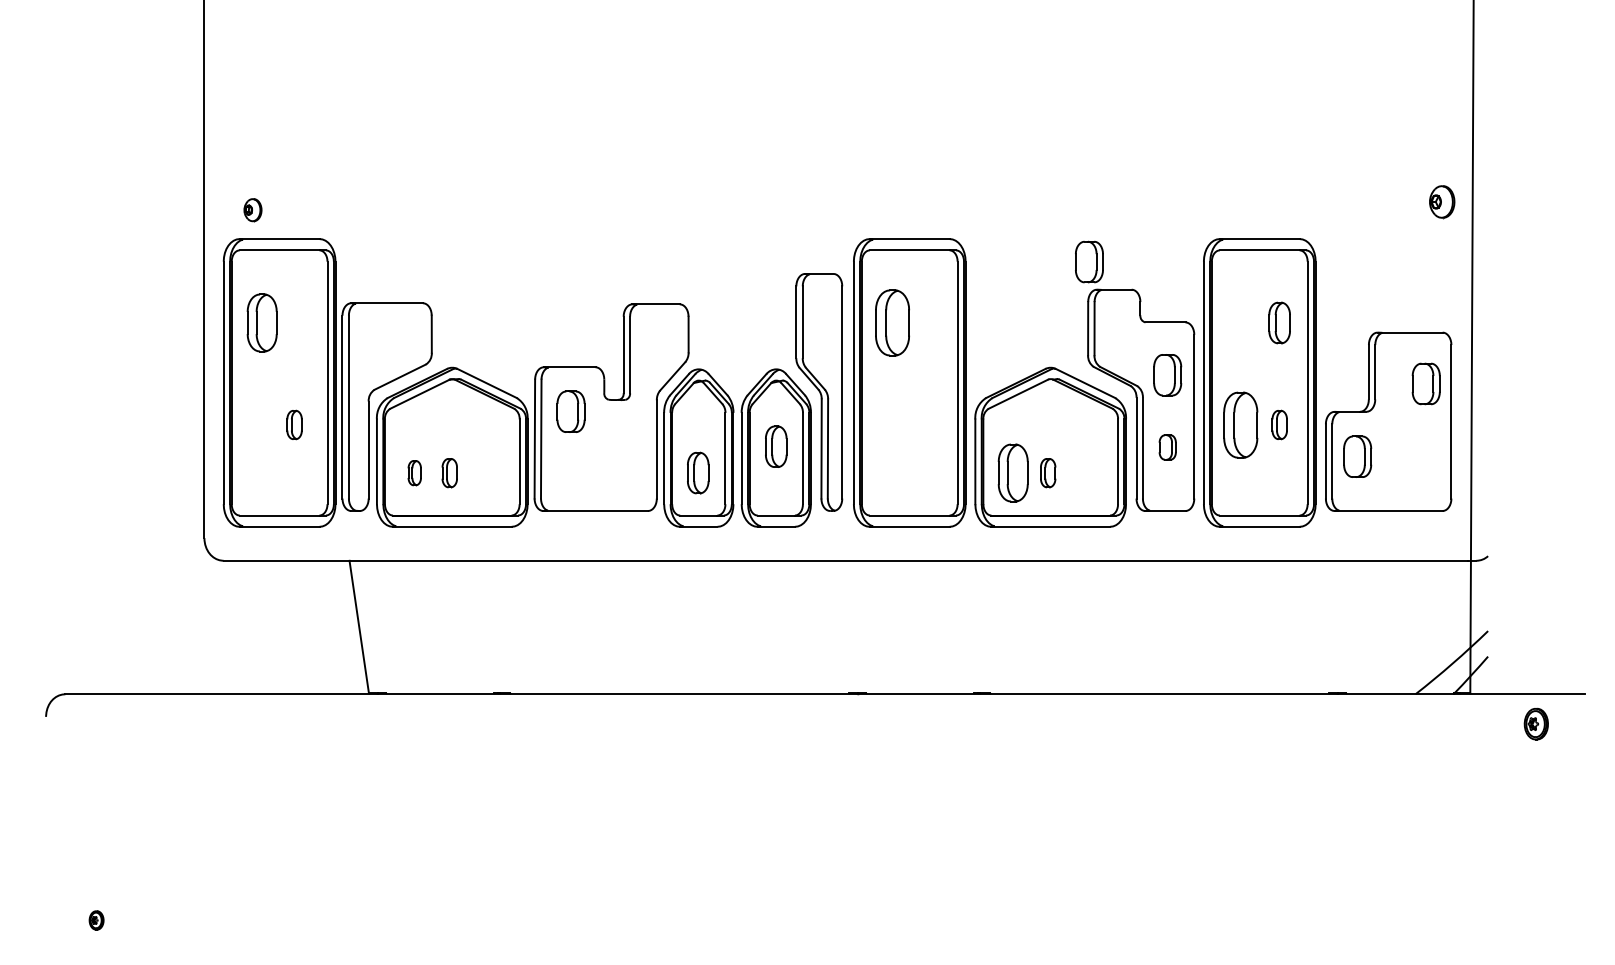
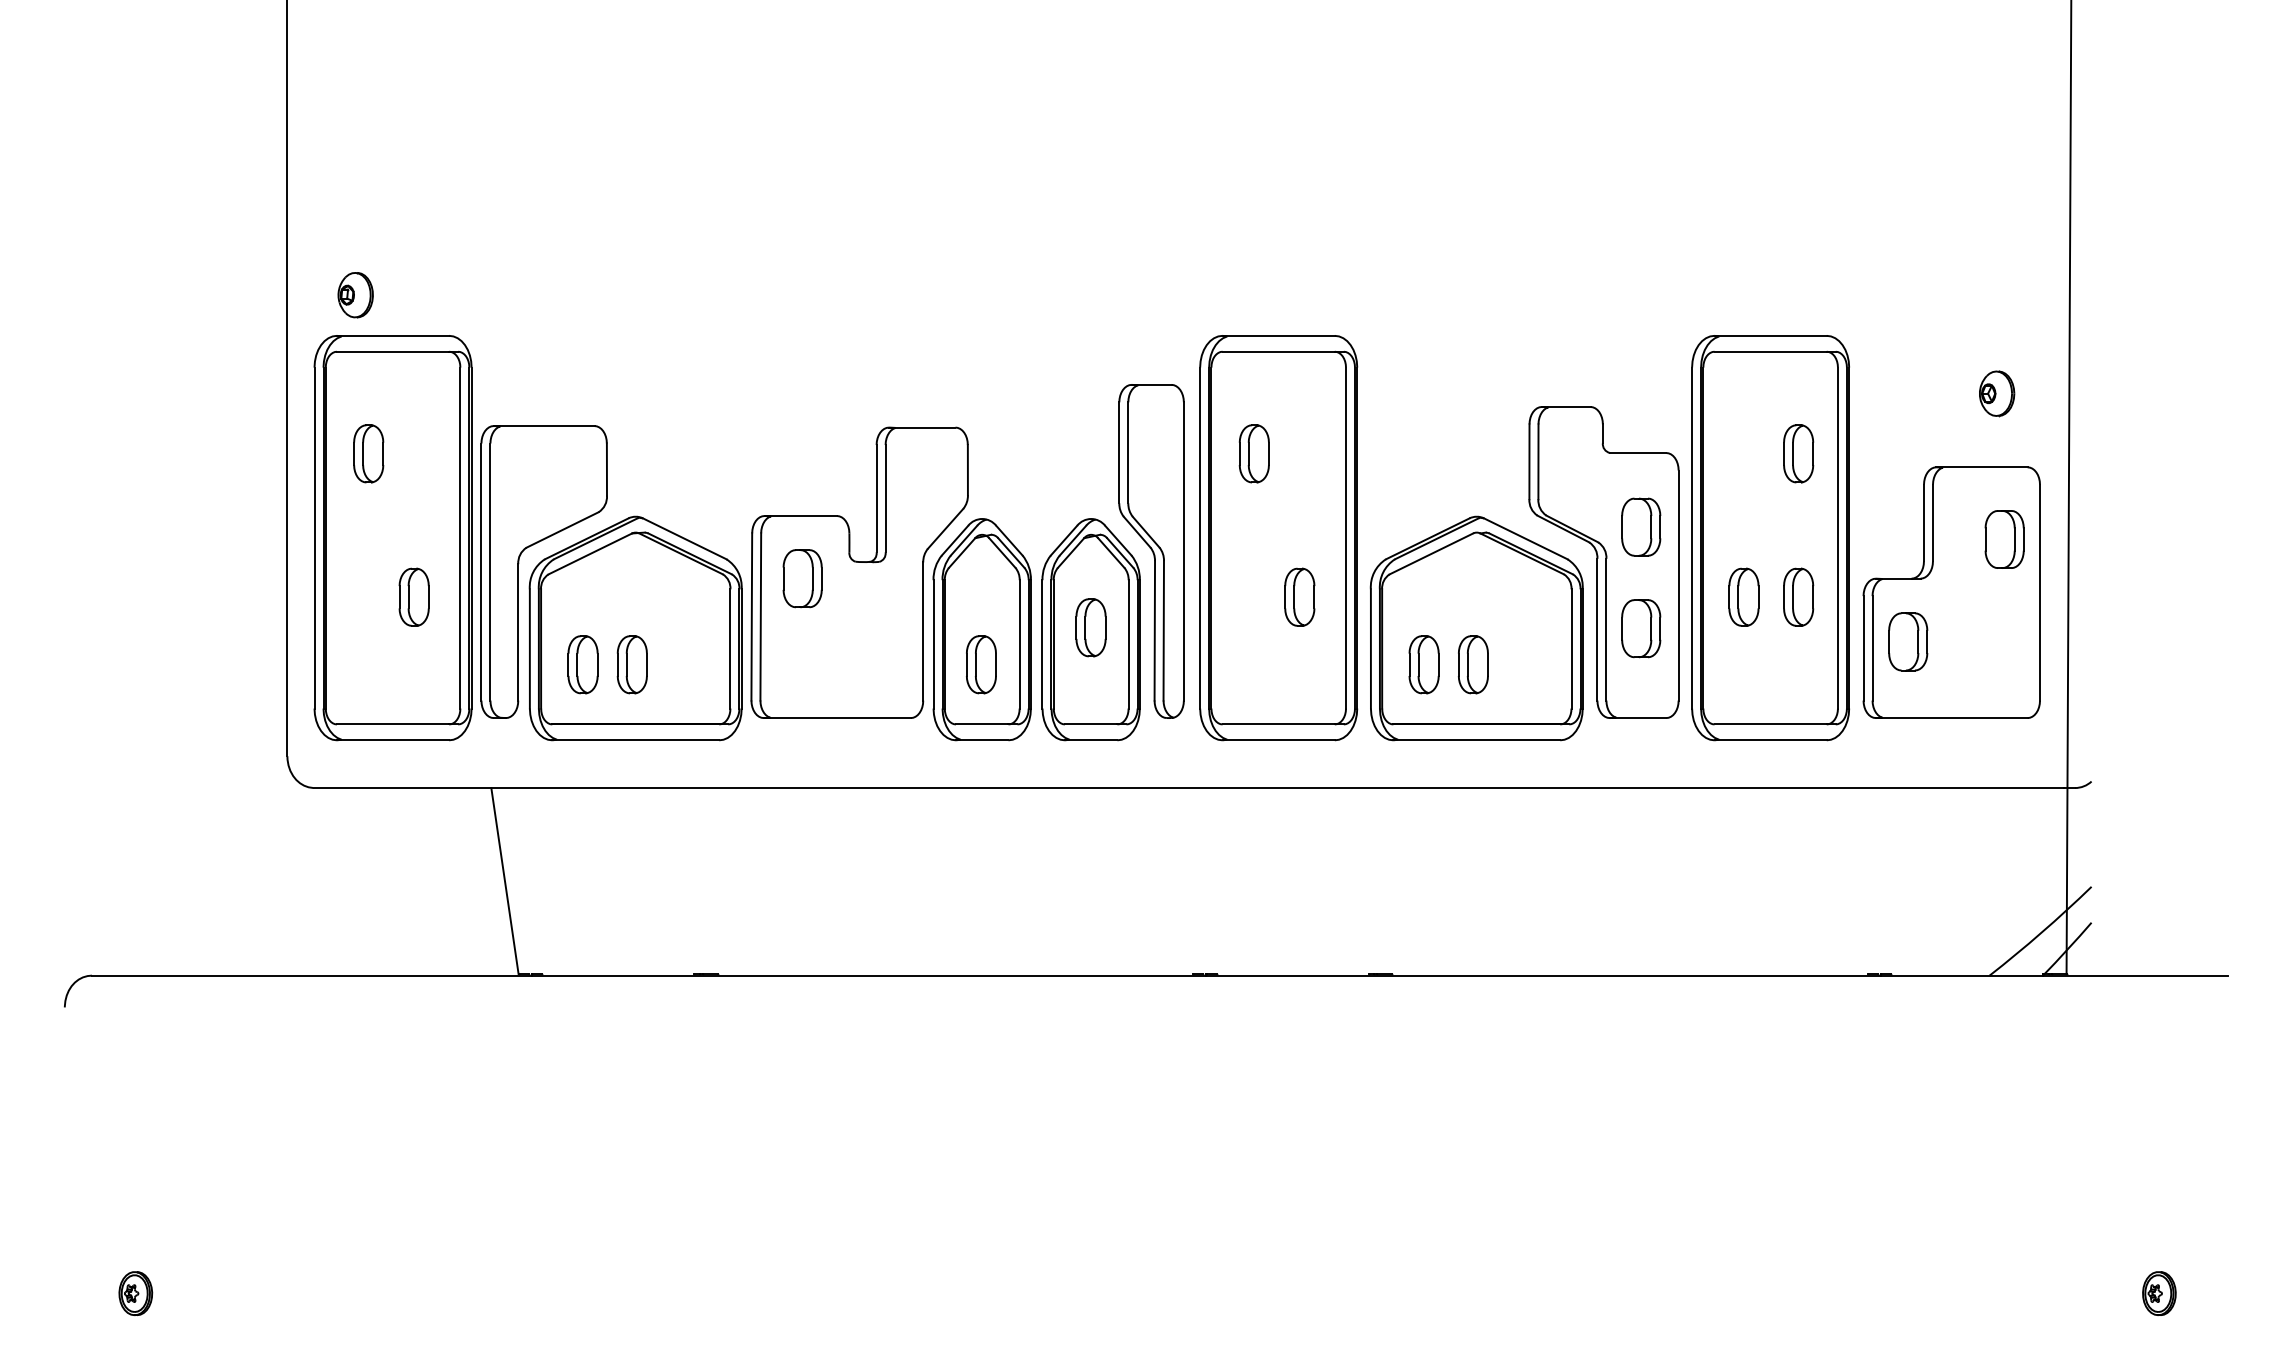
part: (1442, 201) -> (1997, 393), moved
part: (252, 210) -> (355, 295), size x1.43
part: (1089, 261) -> (1531, 367), removed
part: (262, 322) -> (368, 453), size x0.71
part: (891, 322) -> (1253, 453), size x0.62
part: (294, 424) -> (413, 596), size x1.43
part: (924, 424) -> (1299, 596), added
part: (1240, 424) -> (1743, 596), size x0.62
part: (1279, 424) -> (1798, 596), size x1.43
part: (1167, 447) -> (1641, 628), size x1.67
part: (414, 472) -> (582, 664), size x1.67
part: (449, 472) -> (631, 664), size x1.43
part: (1012, 472) -> (1423, 664), size x0.71
part: (1047, 472) -> (1472, 664), size x1.43
part: (1536, 724) -> (2159, 1293), moved
part: (96, 920) -> (135, 1293), size x1.67

